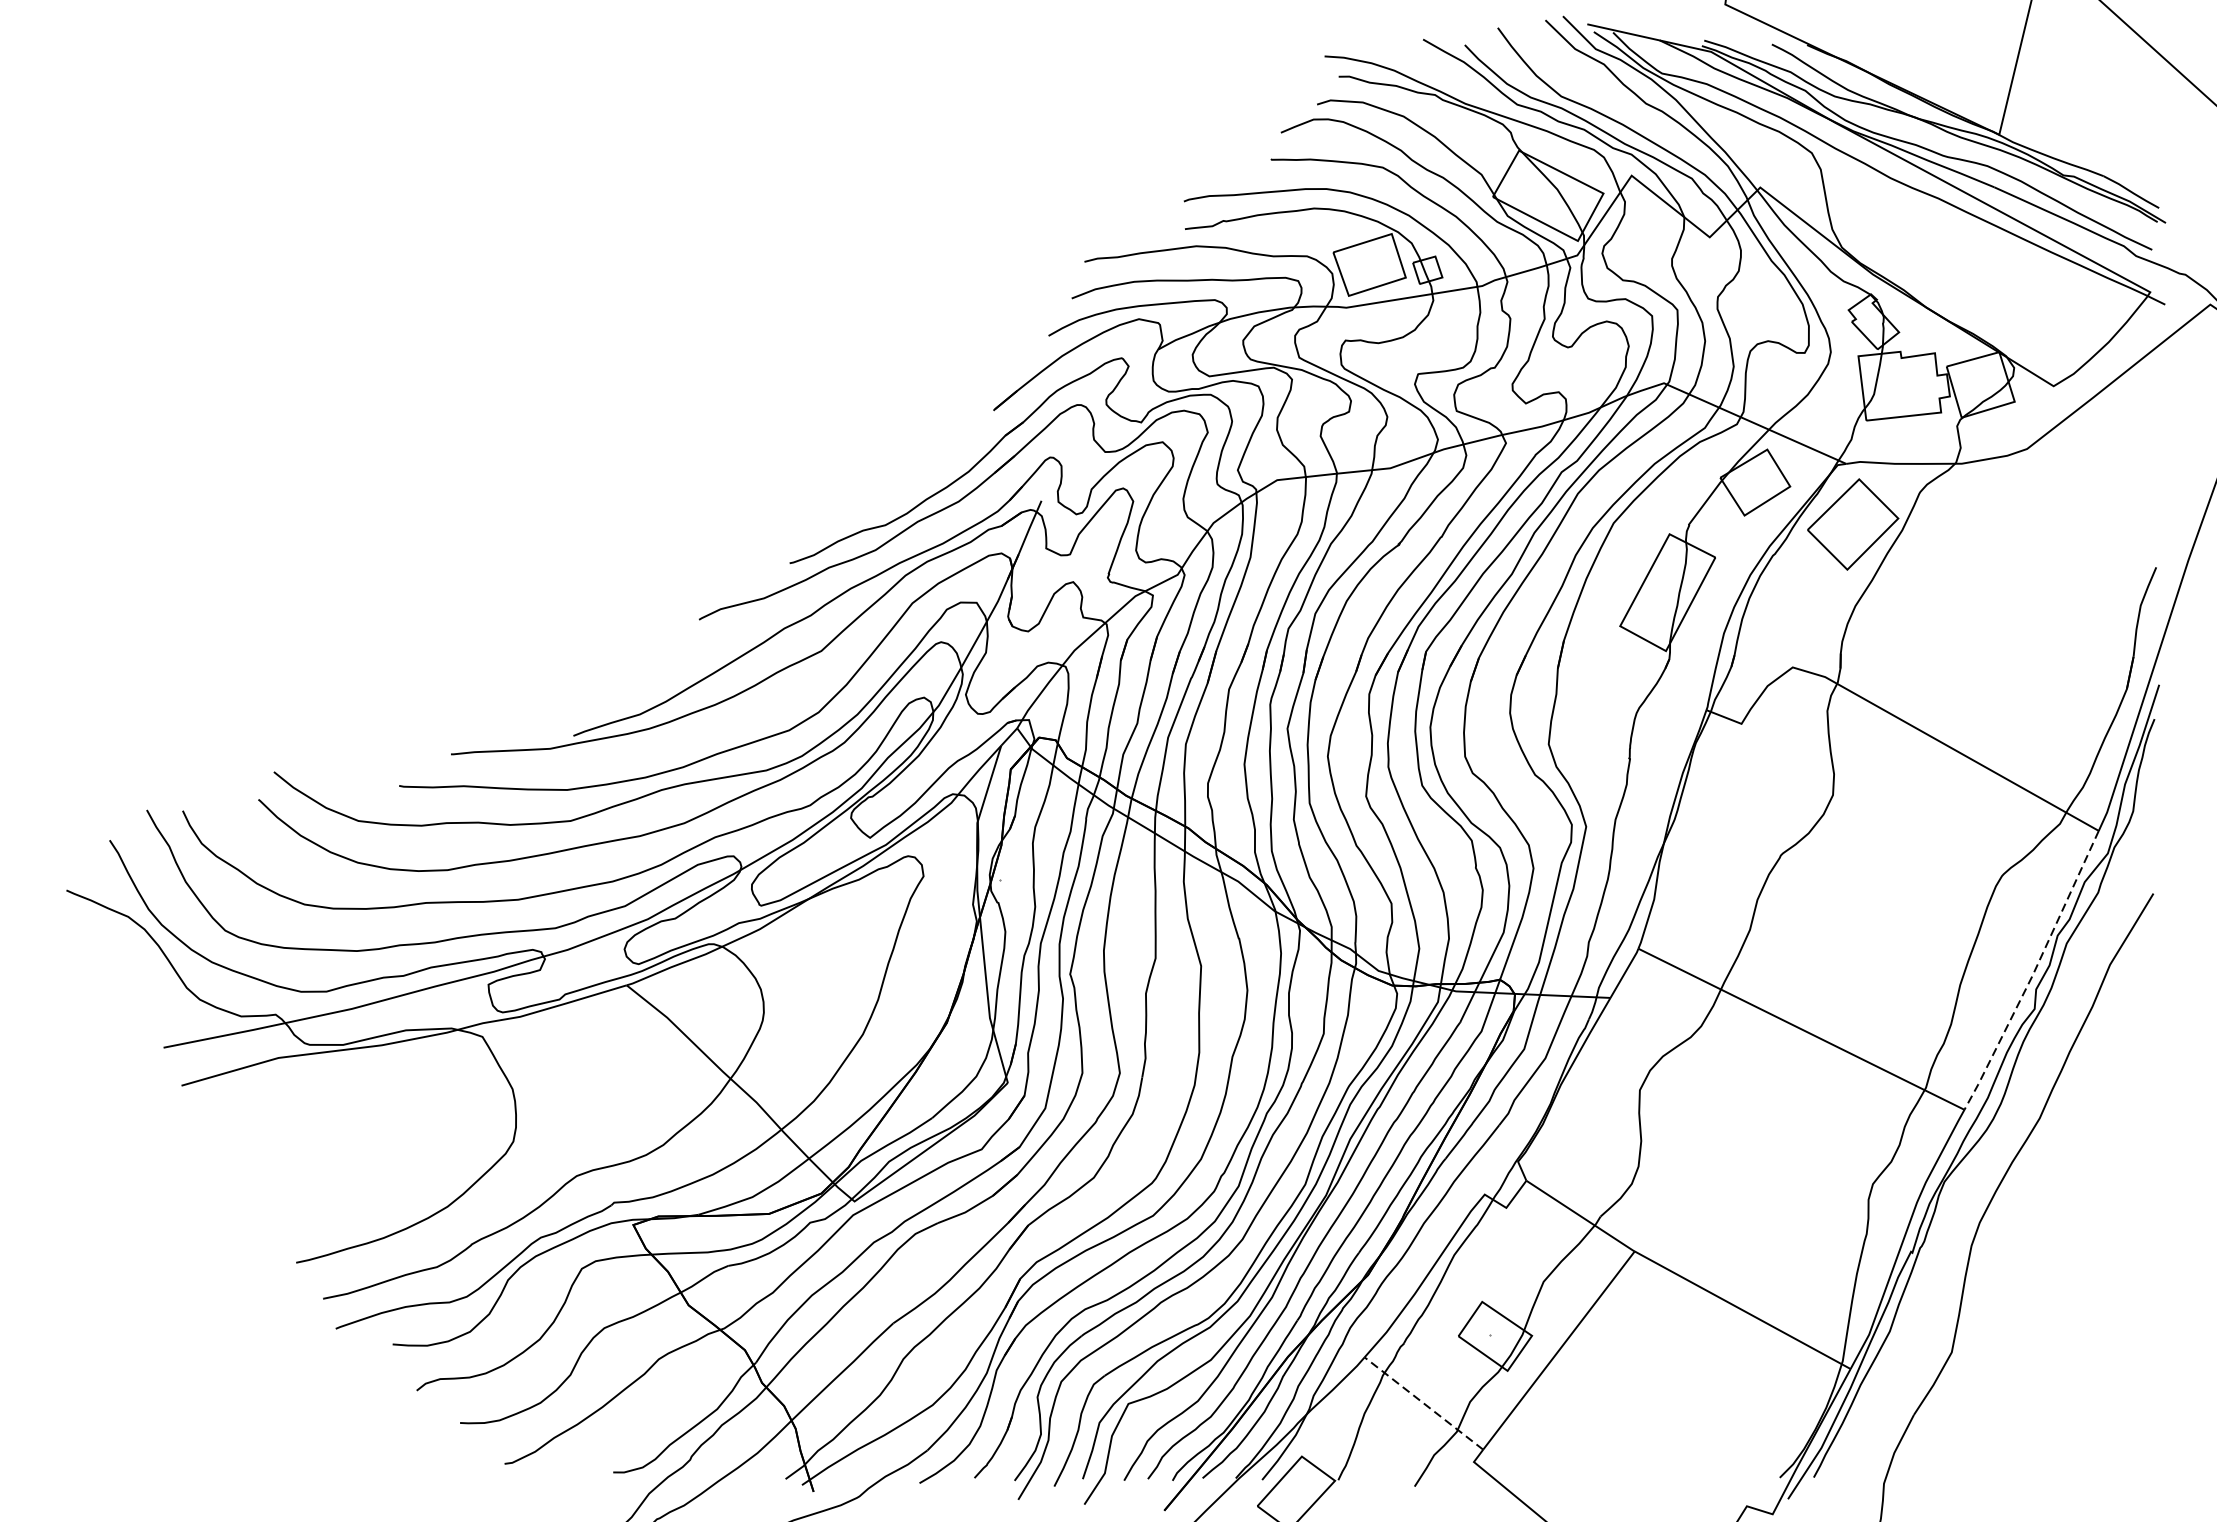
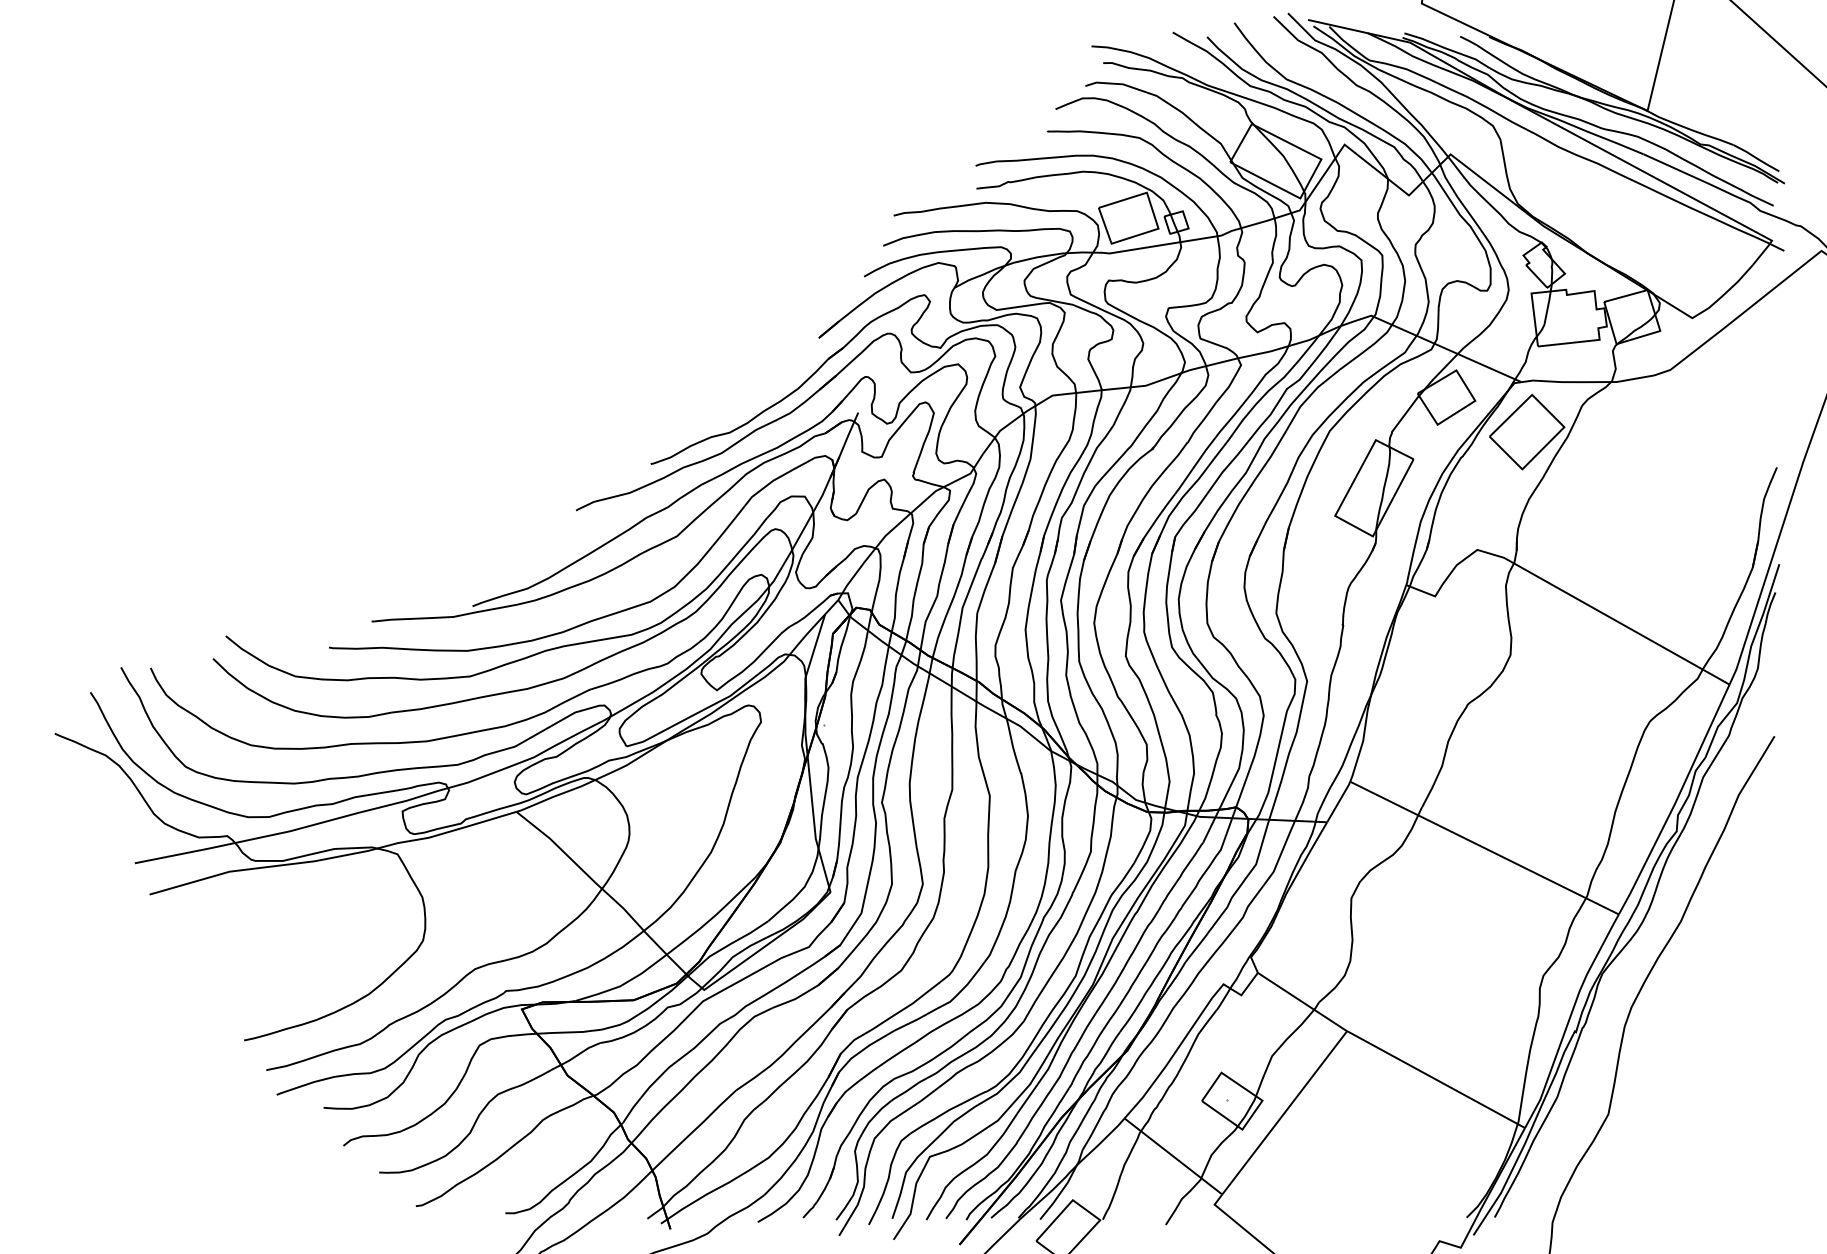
line: (2034, 972) -> (1676, 801), dashed -> solid
line: (1424, 1403) -> (1173, 1156), dashed -> solid

